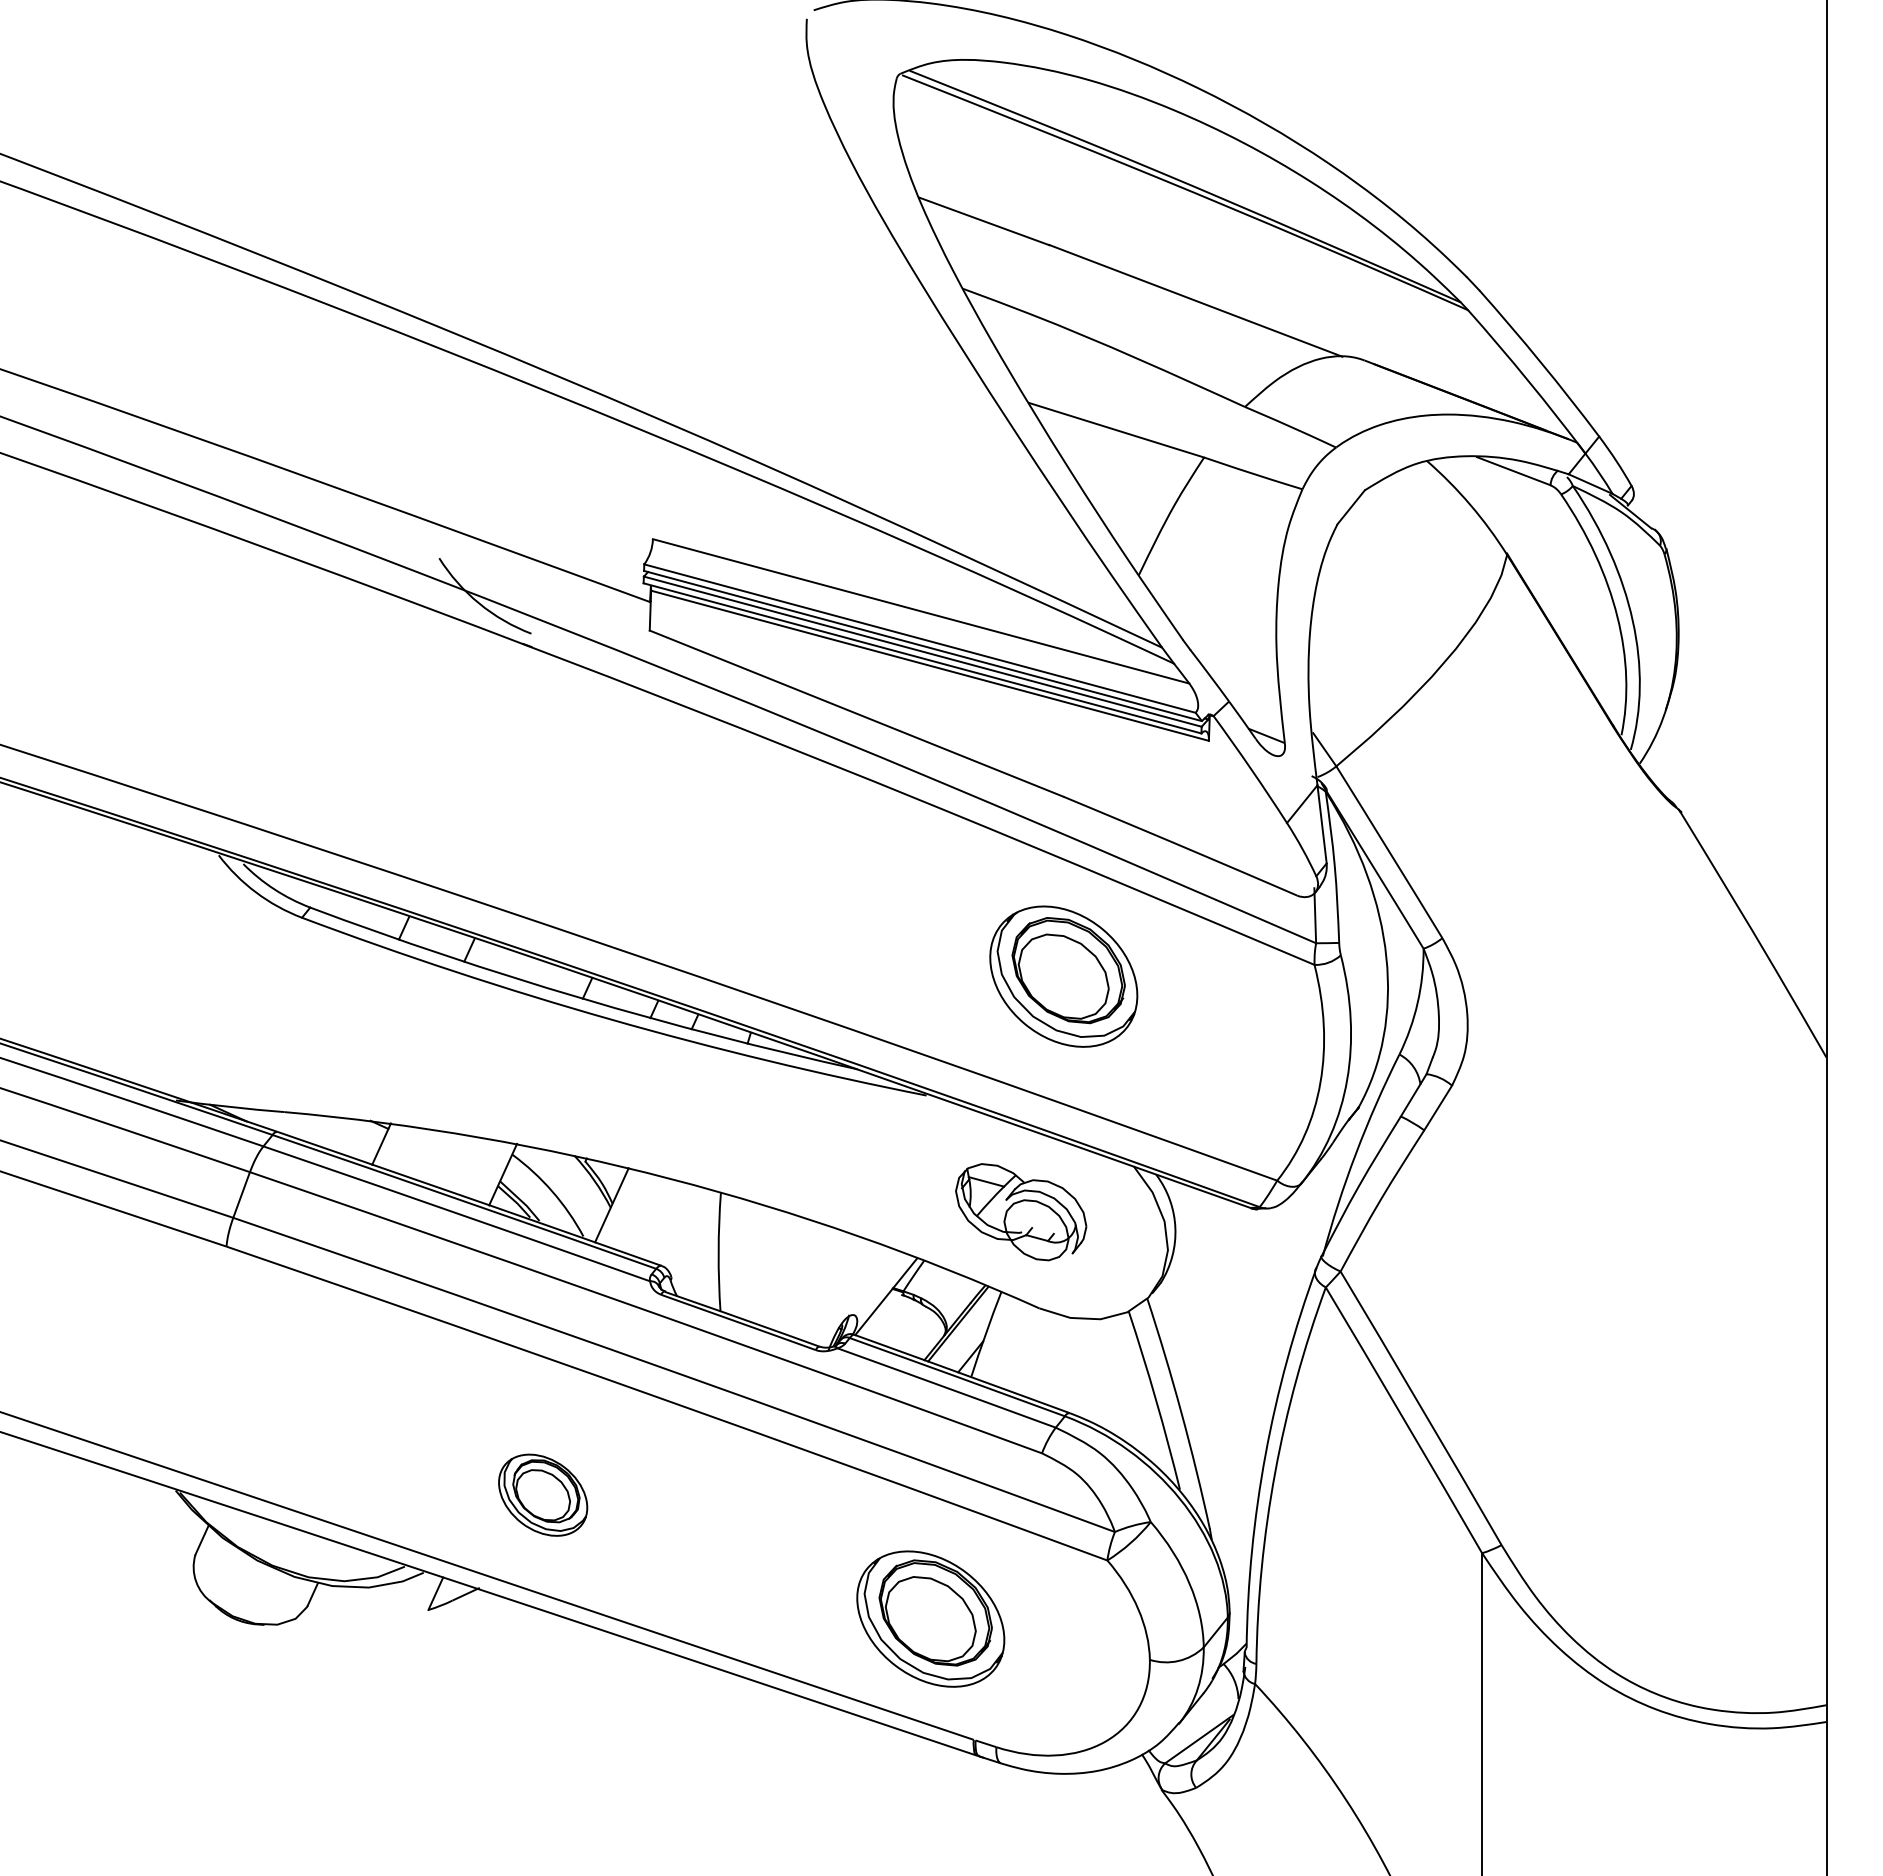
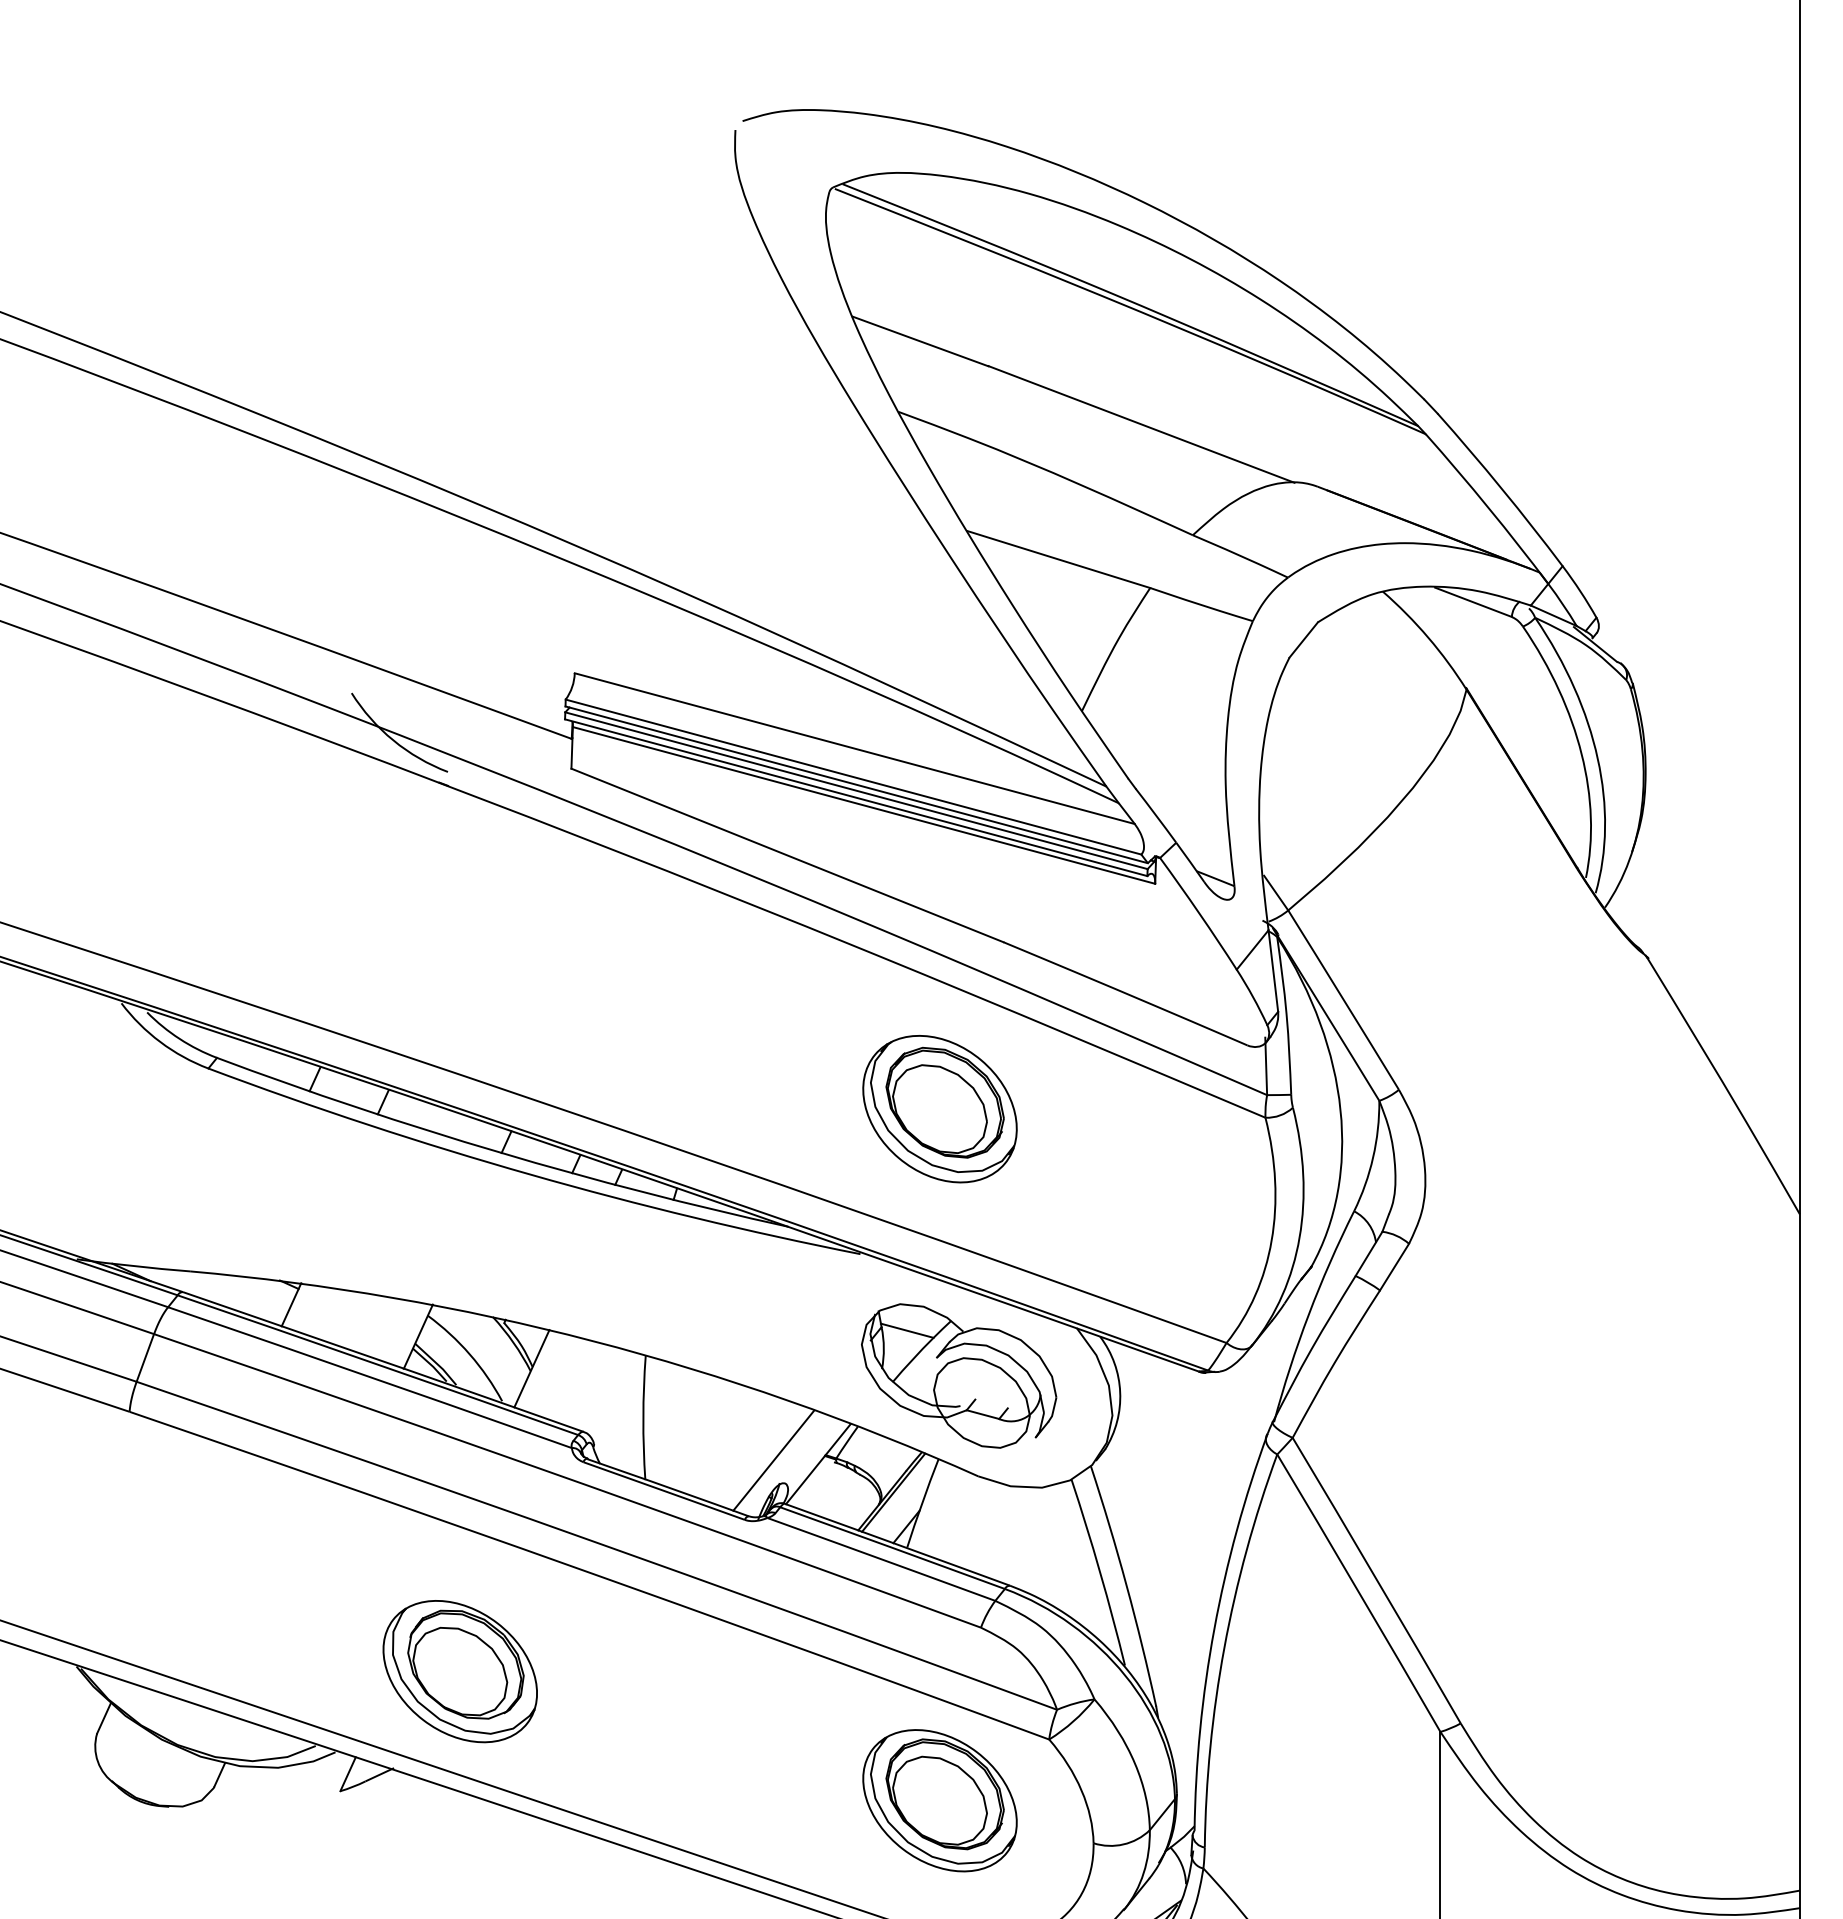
part: (1063, 976) -> (939, 1108), moved
part: (1021, 1211) -> (959, 1375), size x1.43
line: (843, 1293) -> (773, 1460), added
part: (542, 1494) -> (459, 1670), size x1.67
part: (930, 1618) -> (939, 1800), moved

